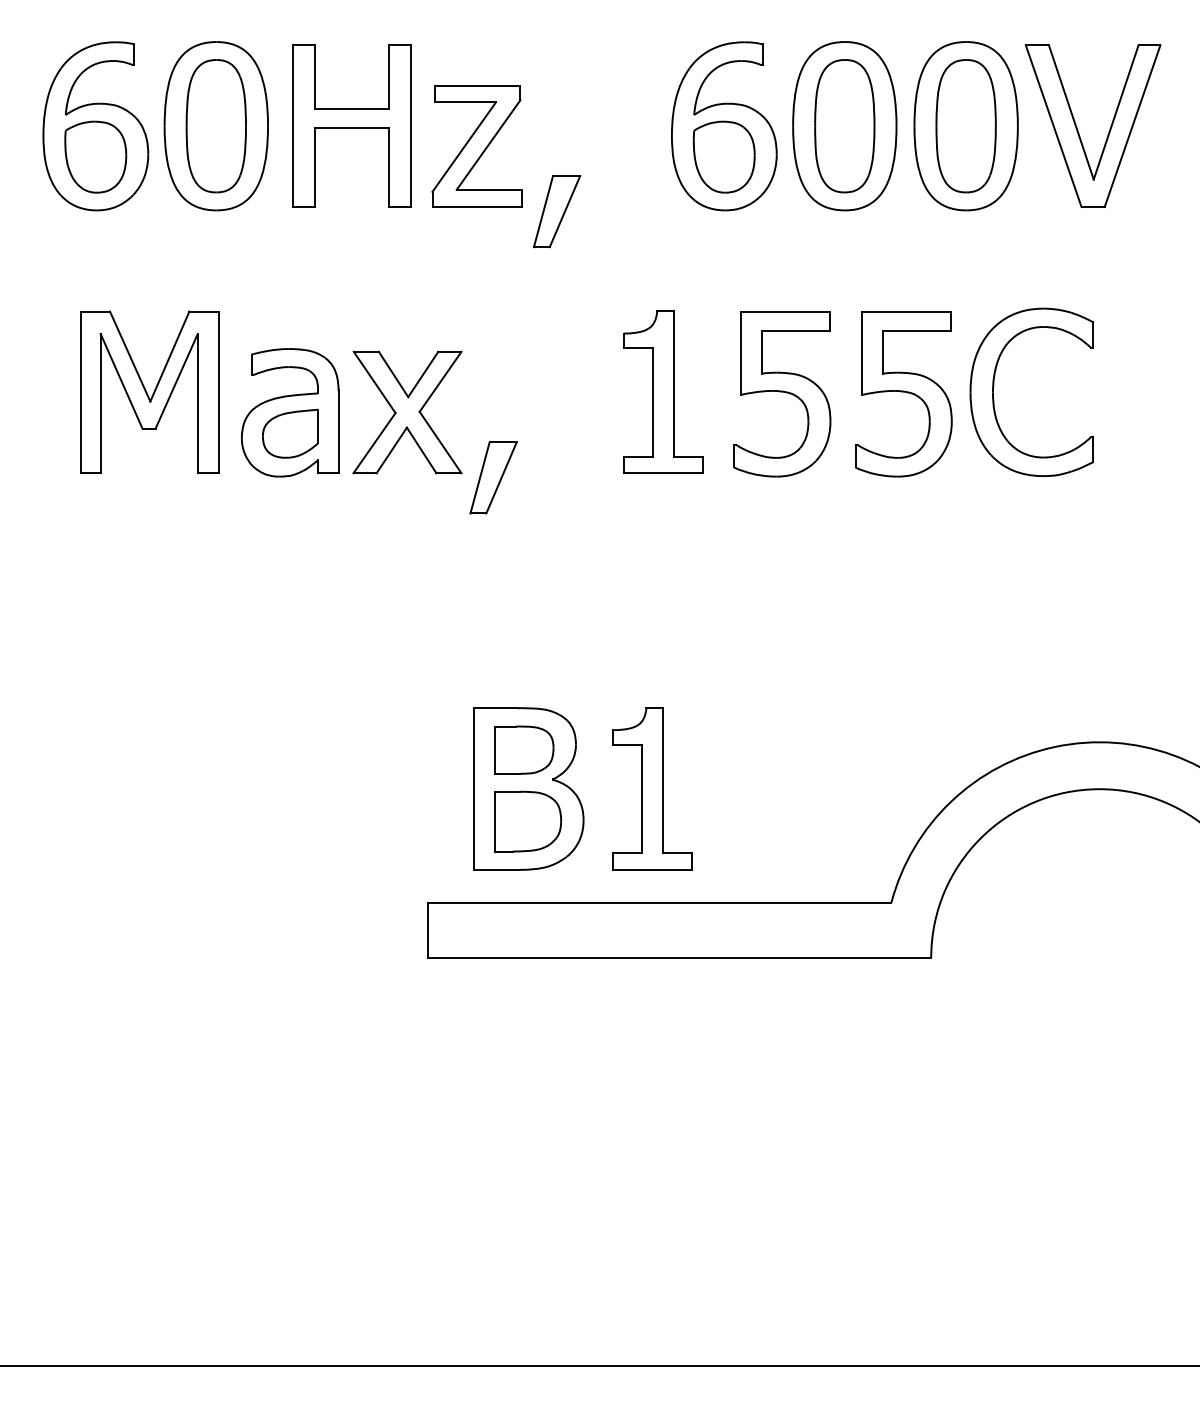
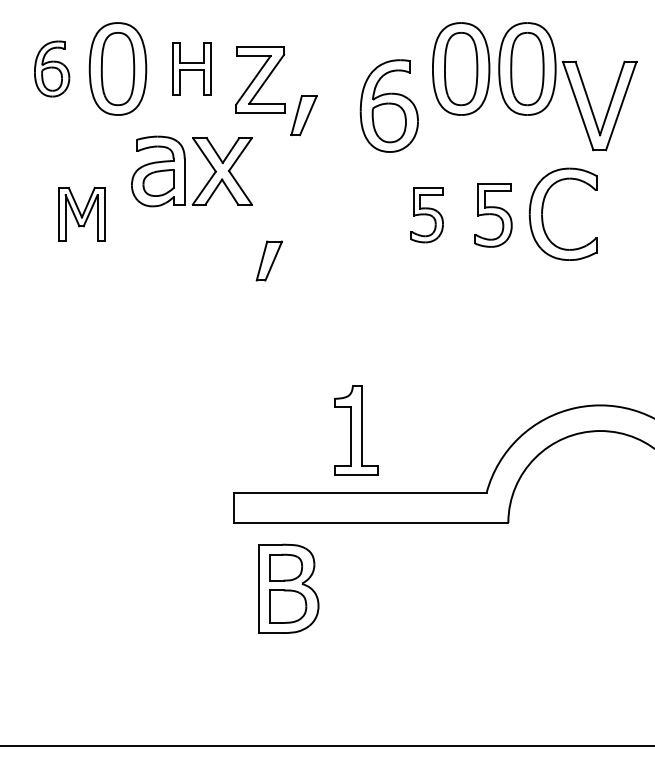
part: (94, 125) -> (51, 68), size x0.6
part: (350, 125) -> (191, 68), size x0.6
part: (722, 125) -> (388, 105), moved
part: (1079, 130) -> (592, 108), moved
part: (149, 392) -> (81, 214), size x0.6
part: (664, 392) -> (362, 214), removed
part: (783, 394) -> (427, 215), size x0.6
part: (904, 394) -> (493, 215), size x0.7
part: (350, 412) -> (191, 171), moved
part: (528, 788) -> (288, 588), moved

